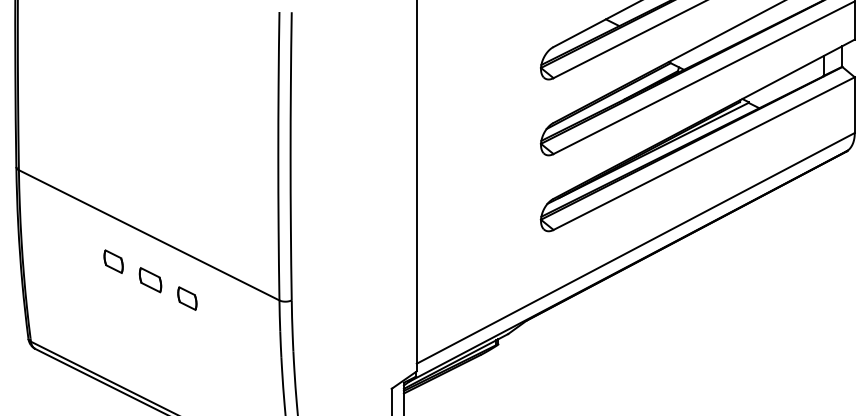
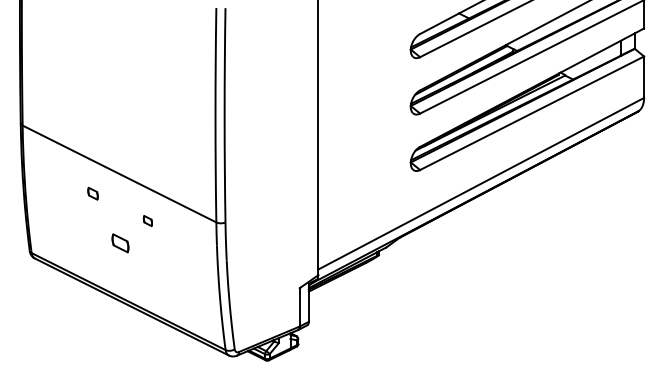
part: (112, 261) -> (92, 193), size x0.7
part: (150, 280) -> (120, 243), moved
part: (186, 297) -> (147, 220), size x0.6

